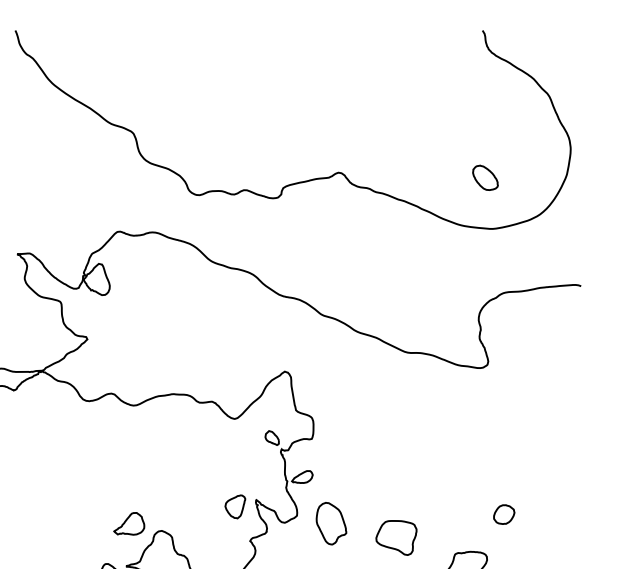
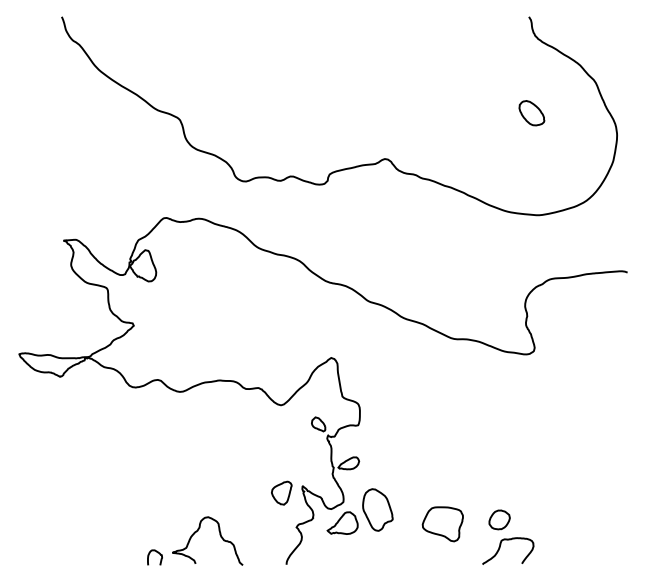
part: (485, 178) -> (531, 113), moved
part: (504, 514) -> (499, 519), moved
part: (129, 523) -> (342, 522), moved

